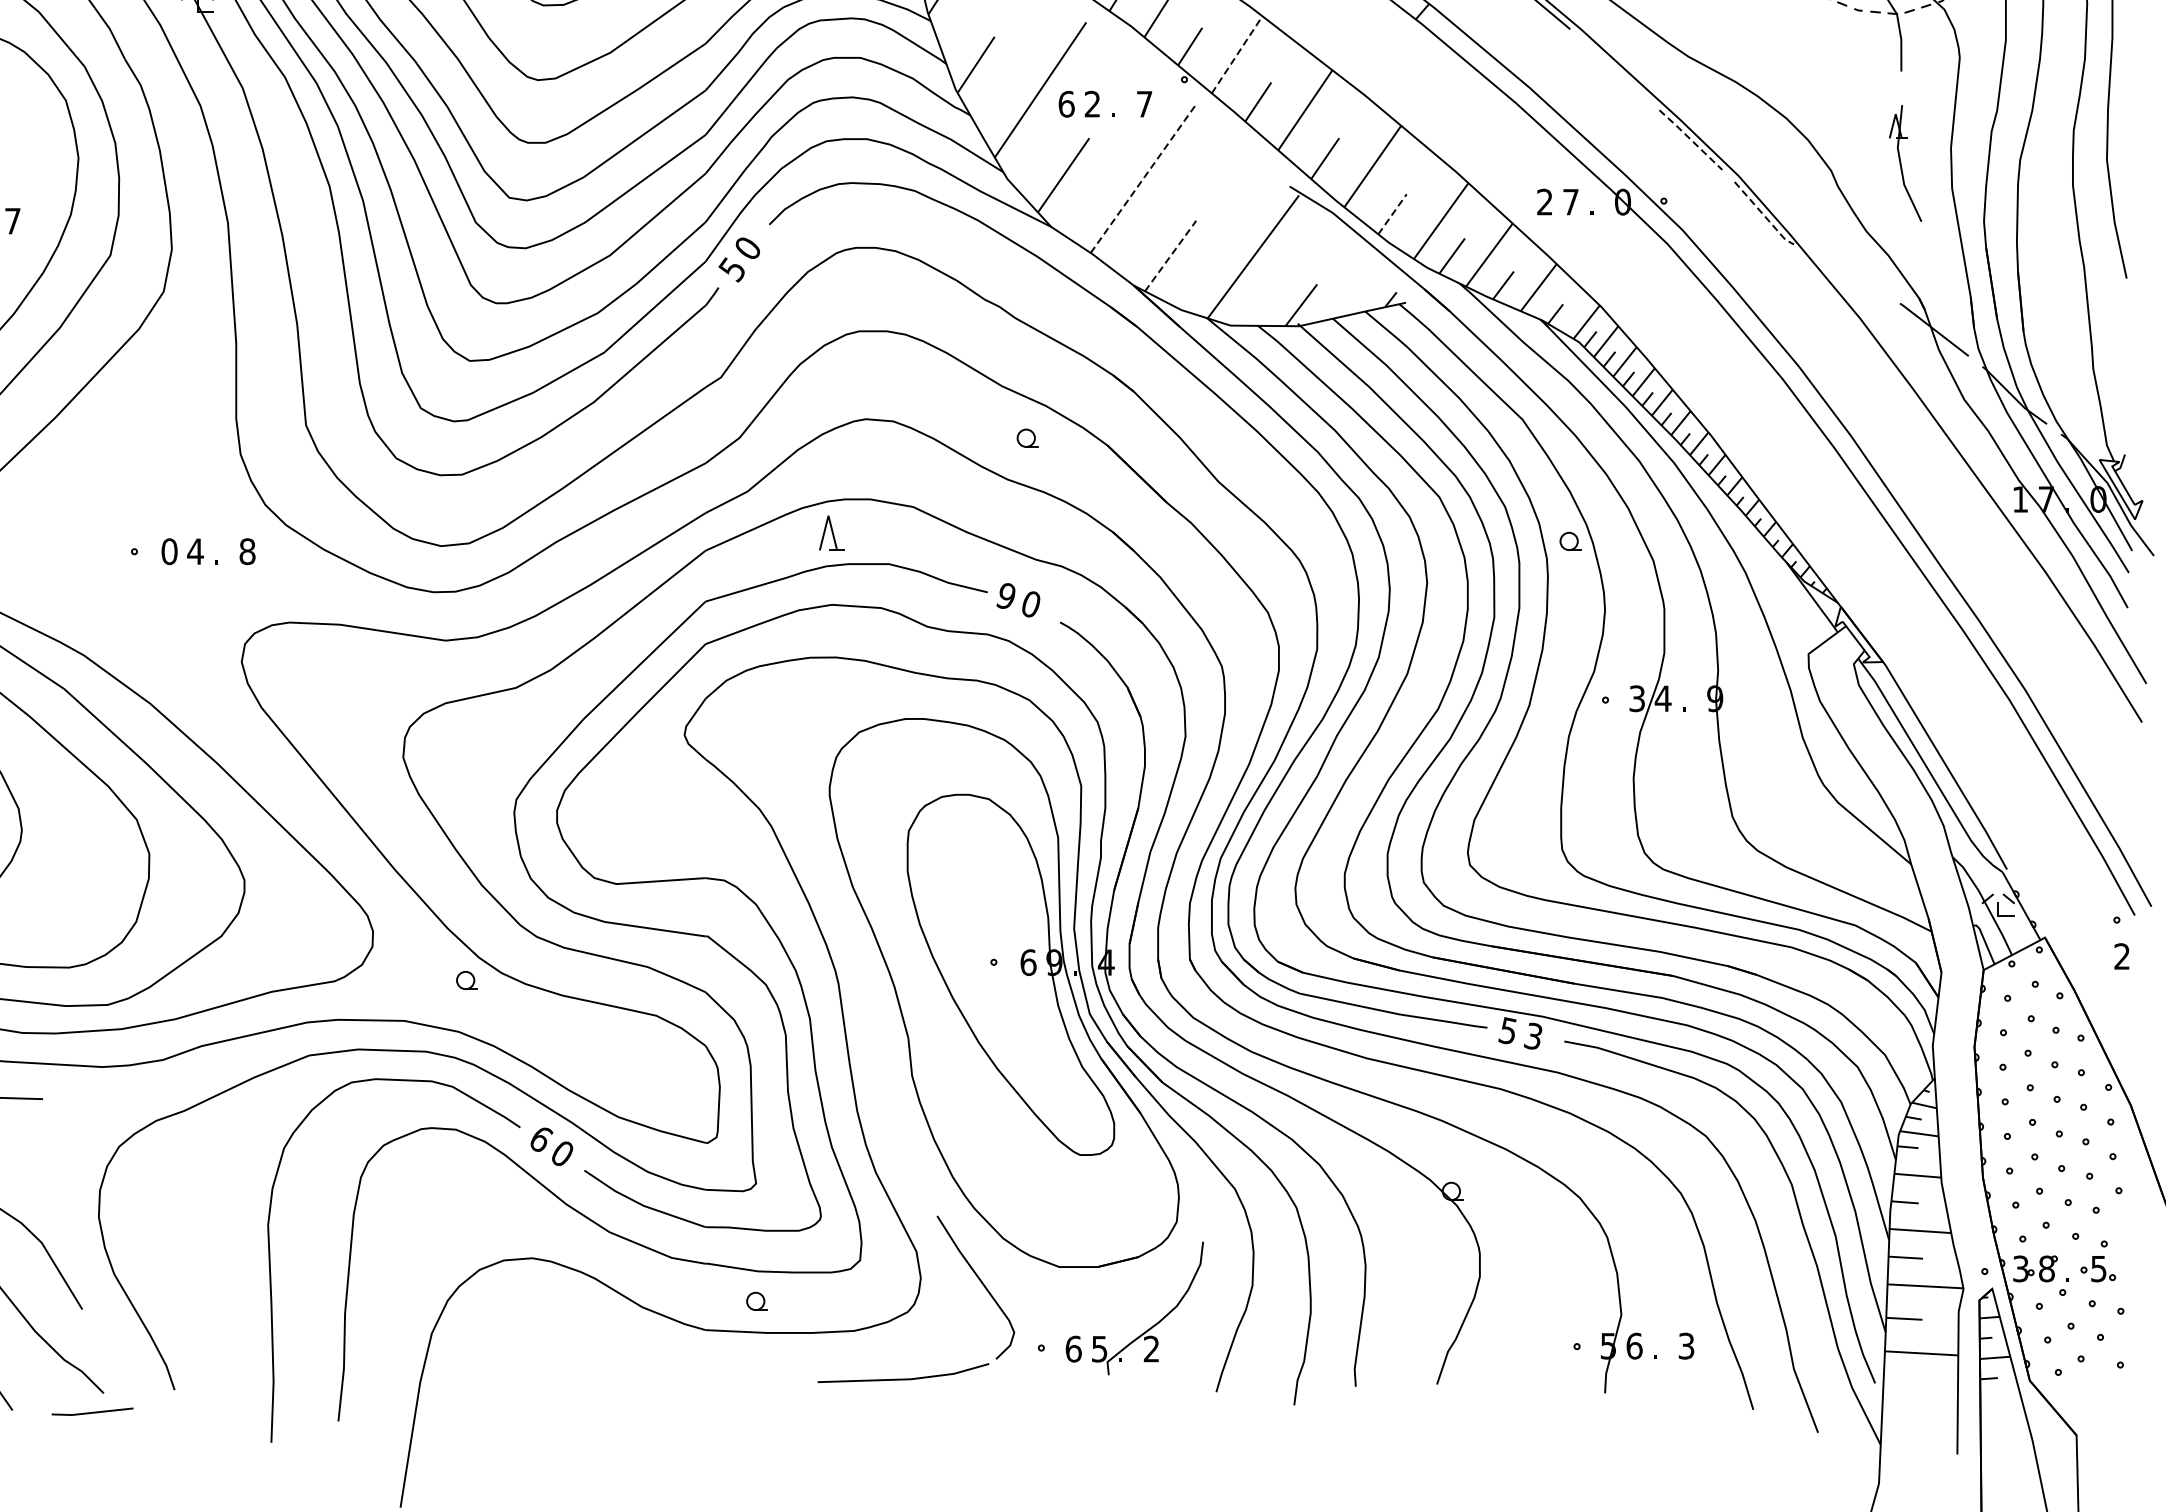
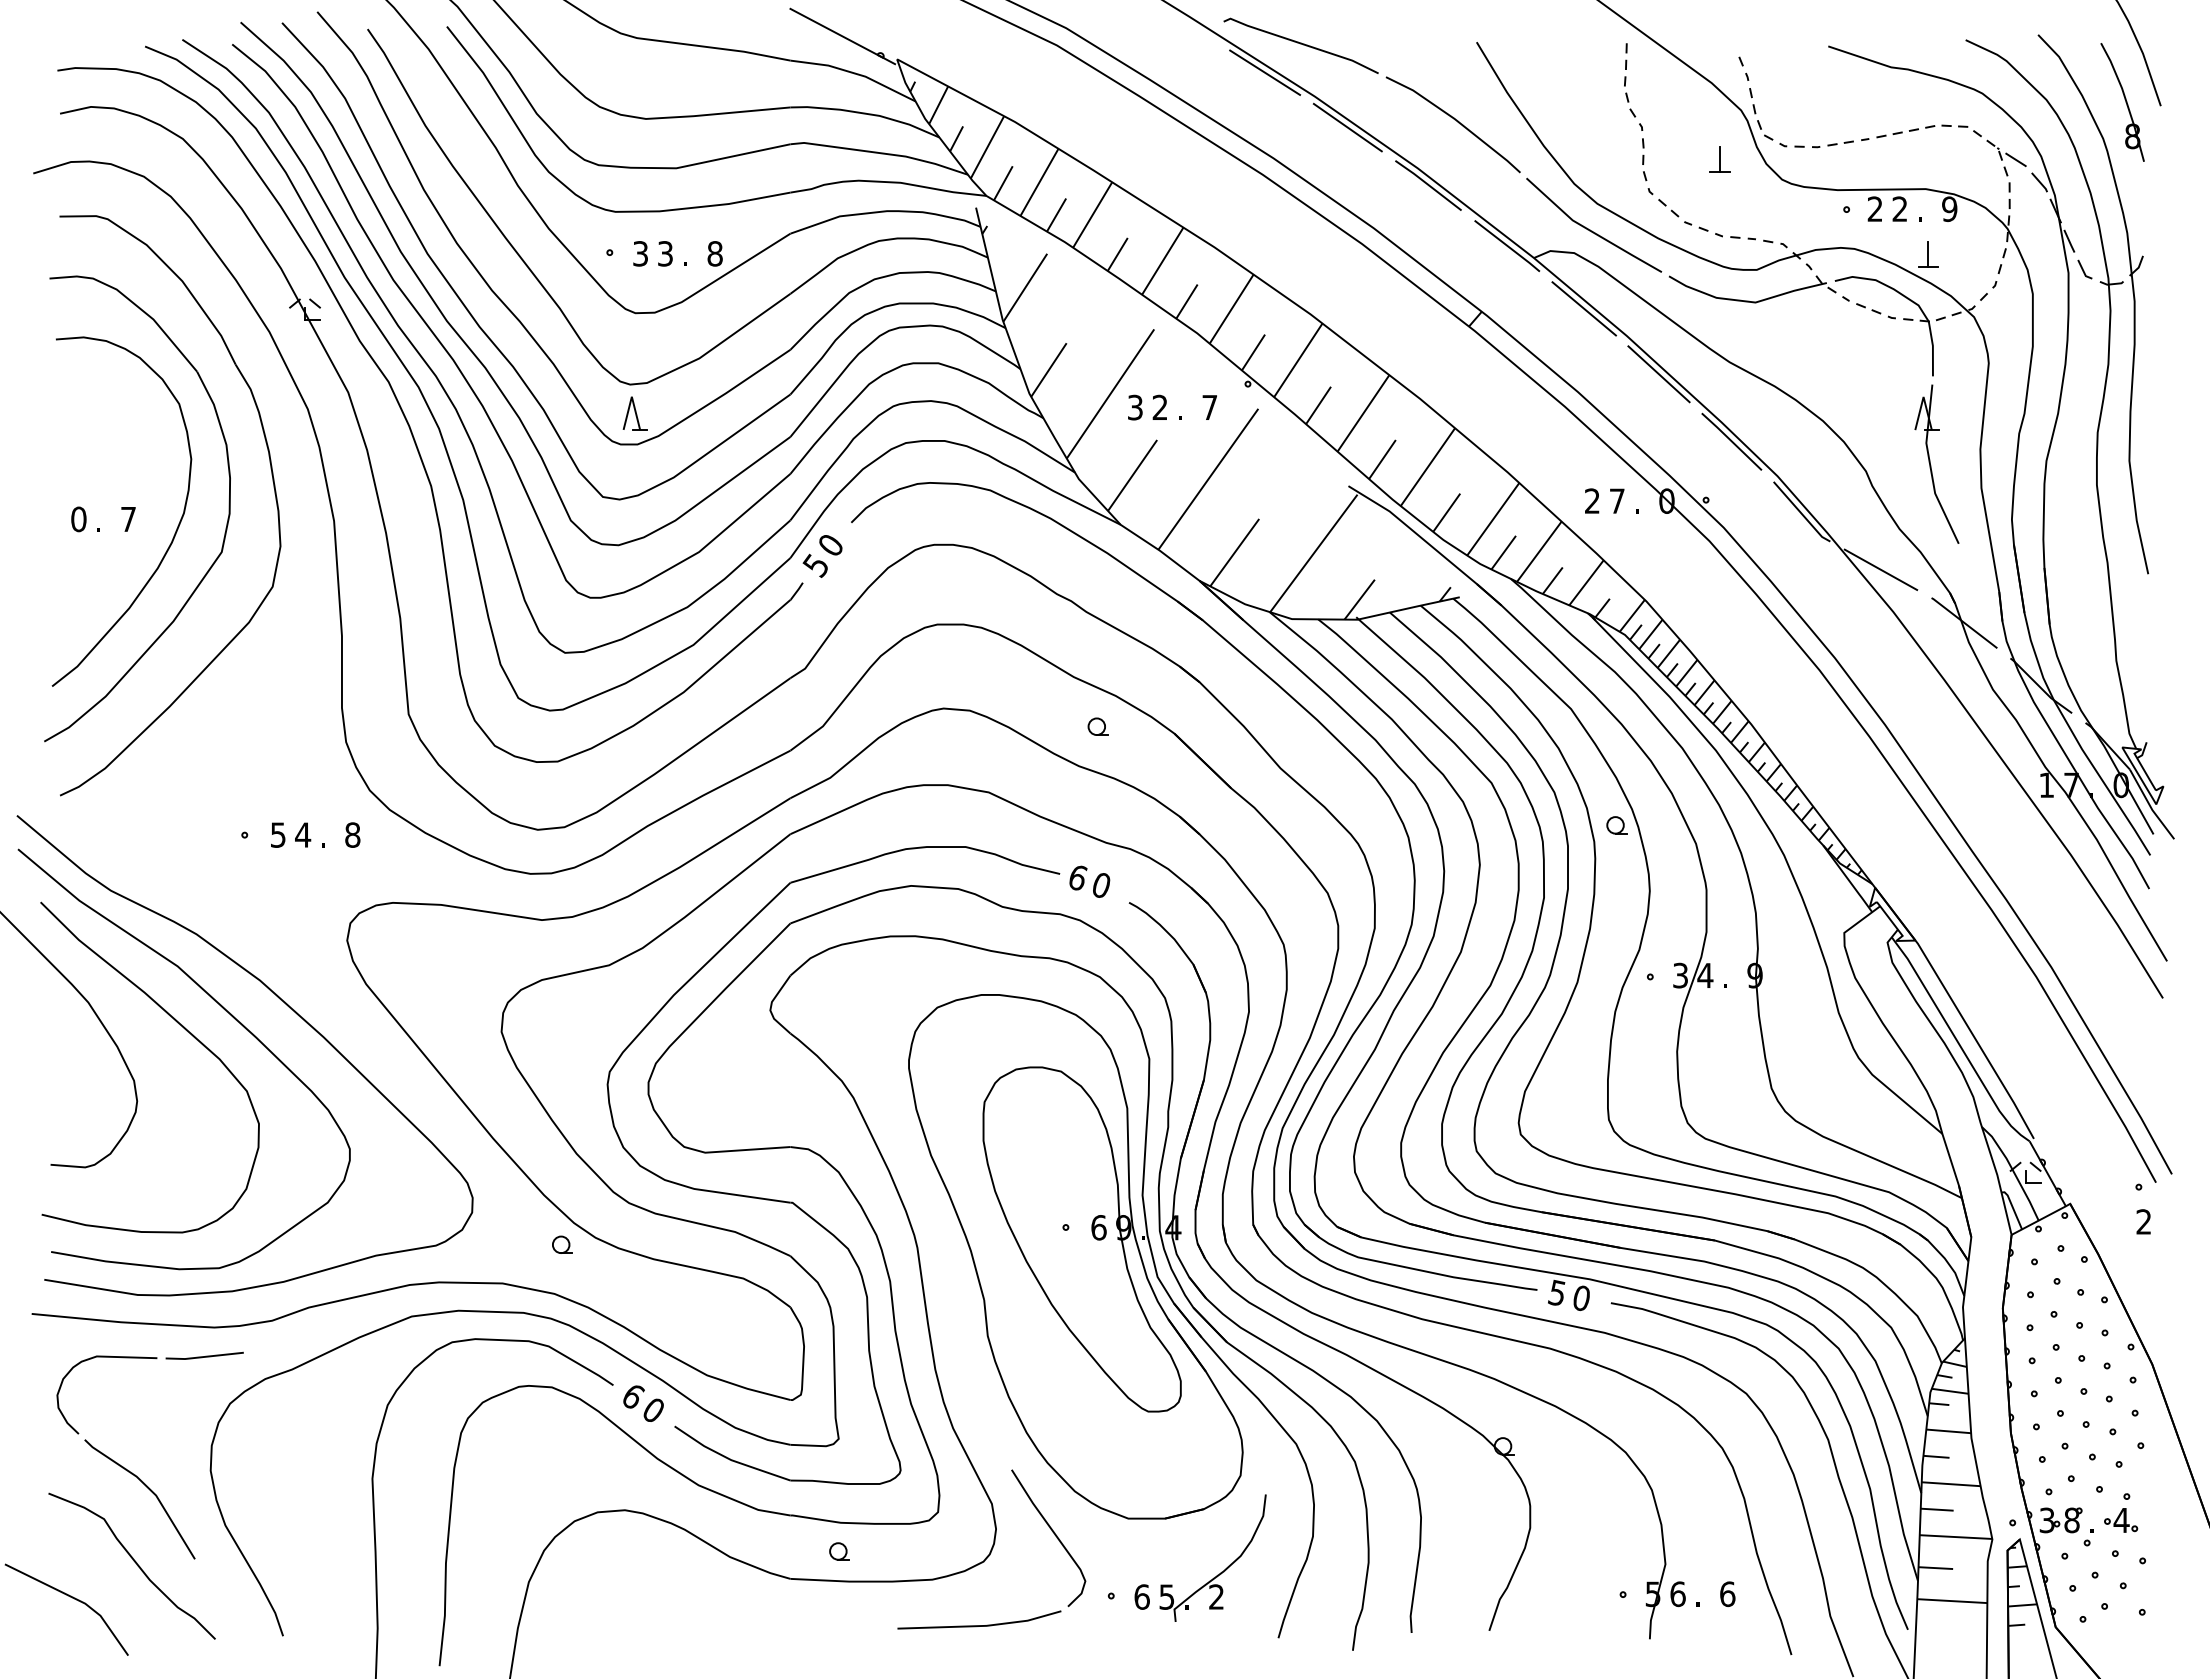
line: (1237, 53) -> (1298, 359), dashed -> solid
line: (1614, 69) -> (1658, 374), added
text: (1066, 104) -> (1135, 407), 6 -> 3
line: (1691, 139) -> (1732, 441), dashed -> solid
part: (1905, 162) -> (1936, 463), size x1.43
line: (1143, 178) -> (1208, 478), dashed -> solid
line: (1393, 214) -> (1447, 512), dashed -> solid
line: (1763, 215) -> (1801, 513), dashed -> solid
line: (1170, 255) -> (1234, 552), dashed -> solid
line: (1846, 273) -> (1880, 569), added
part: (831, 533) -> (634, 413), moved
text: (168, 551) -> (277, 834), 0 -> 5
text: (1006, 596) -> (1077, 877), 9 -> 6
text: (1532, 1036) -> (1580, 1298), 3 -> 0
text: (2098, 1269) -> (2121, 1520), 5 -> 4
text: (1686, 1346) -> (1727, 1594), 3 -> 6
line: (93, 1411) -> (205, 1355), moved

